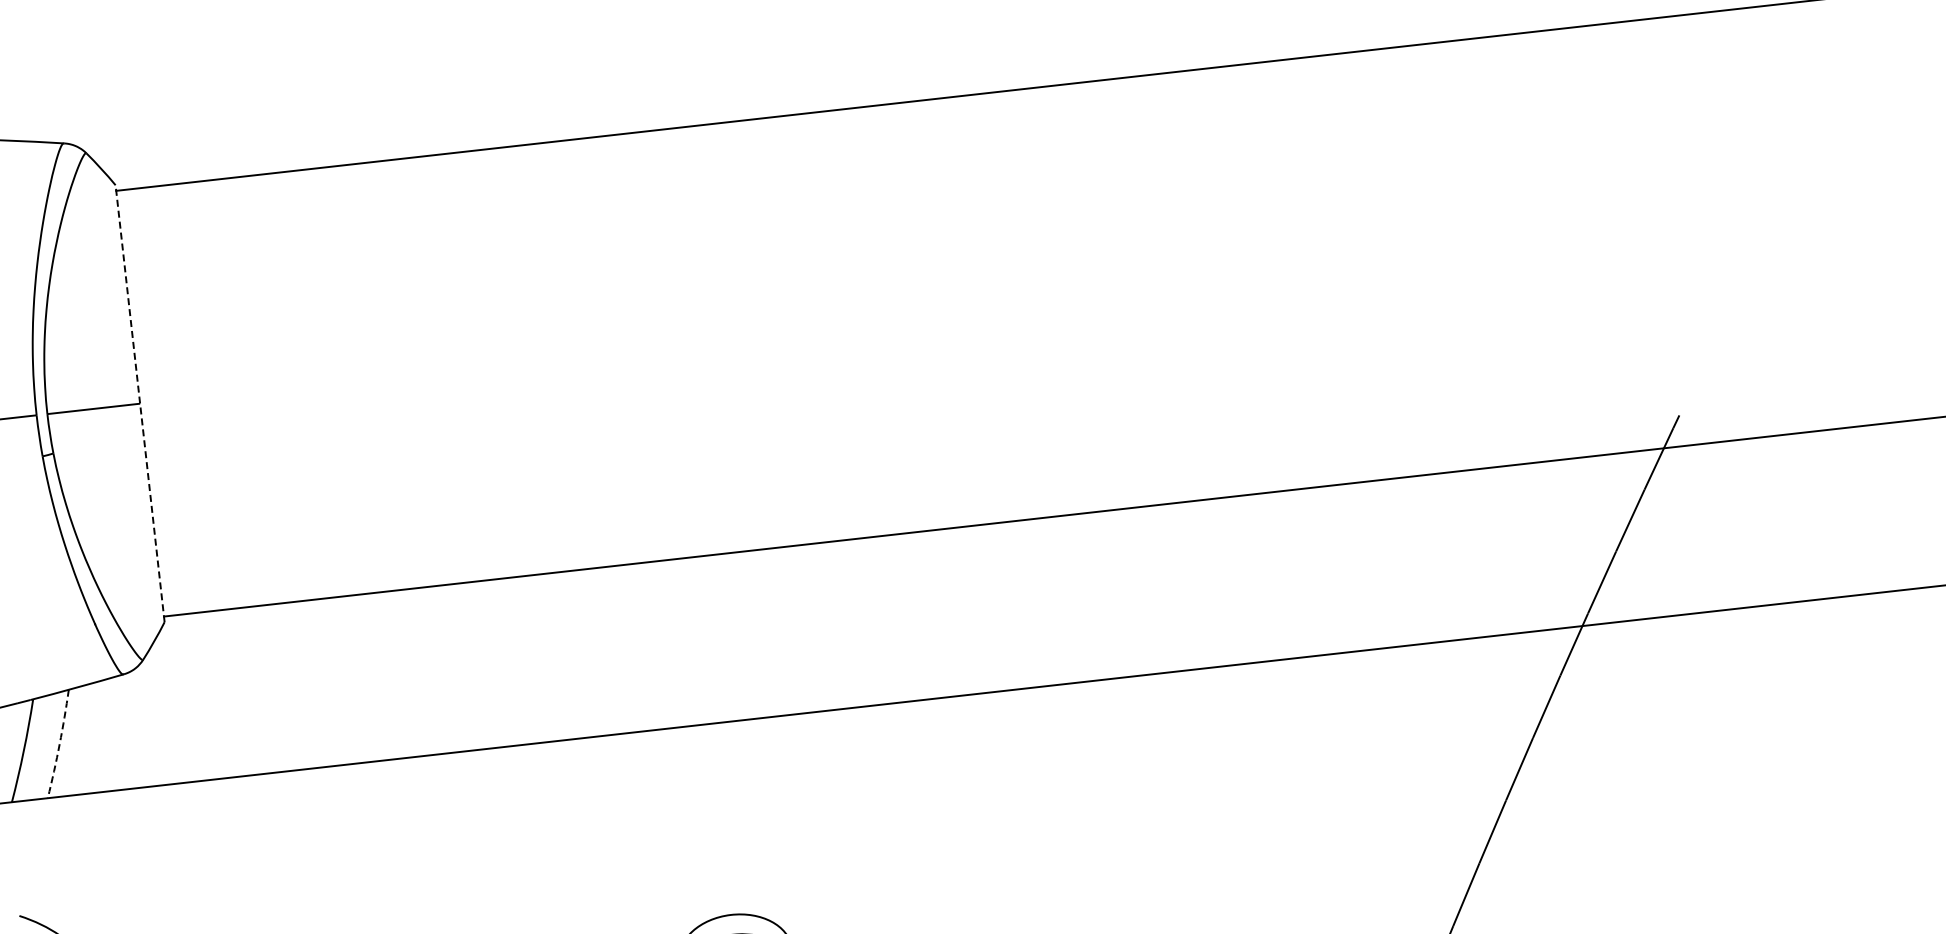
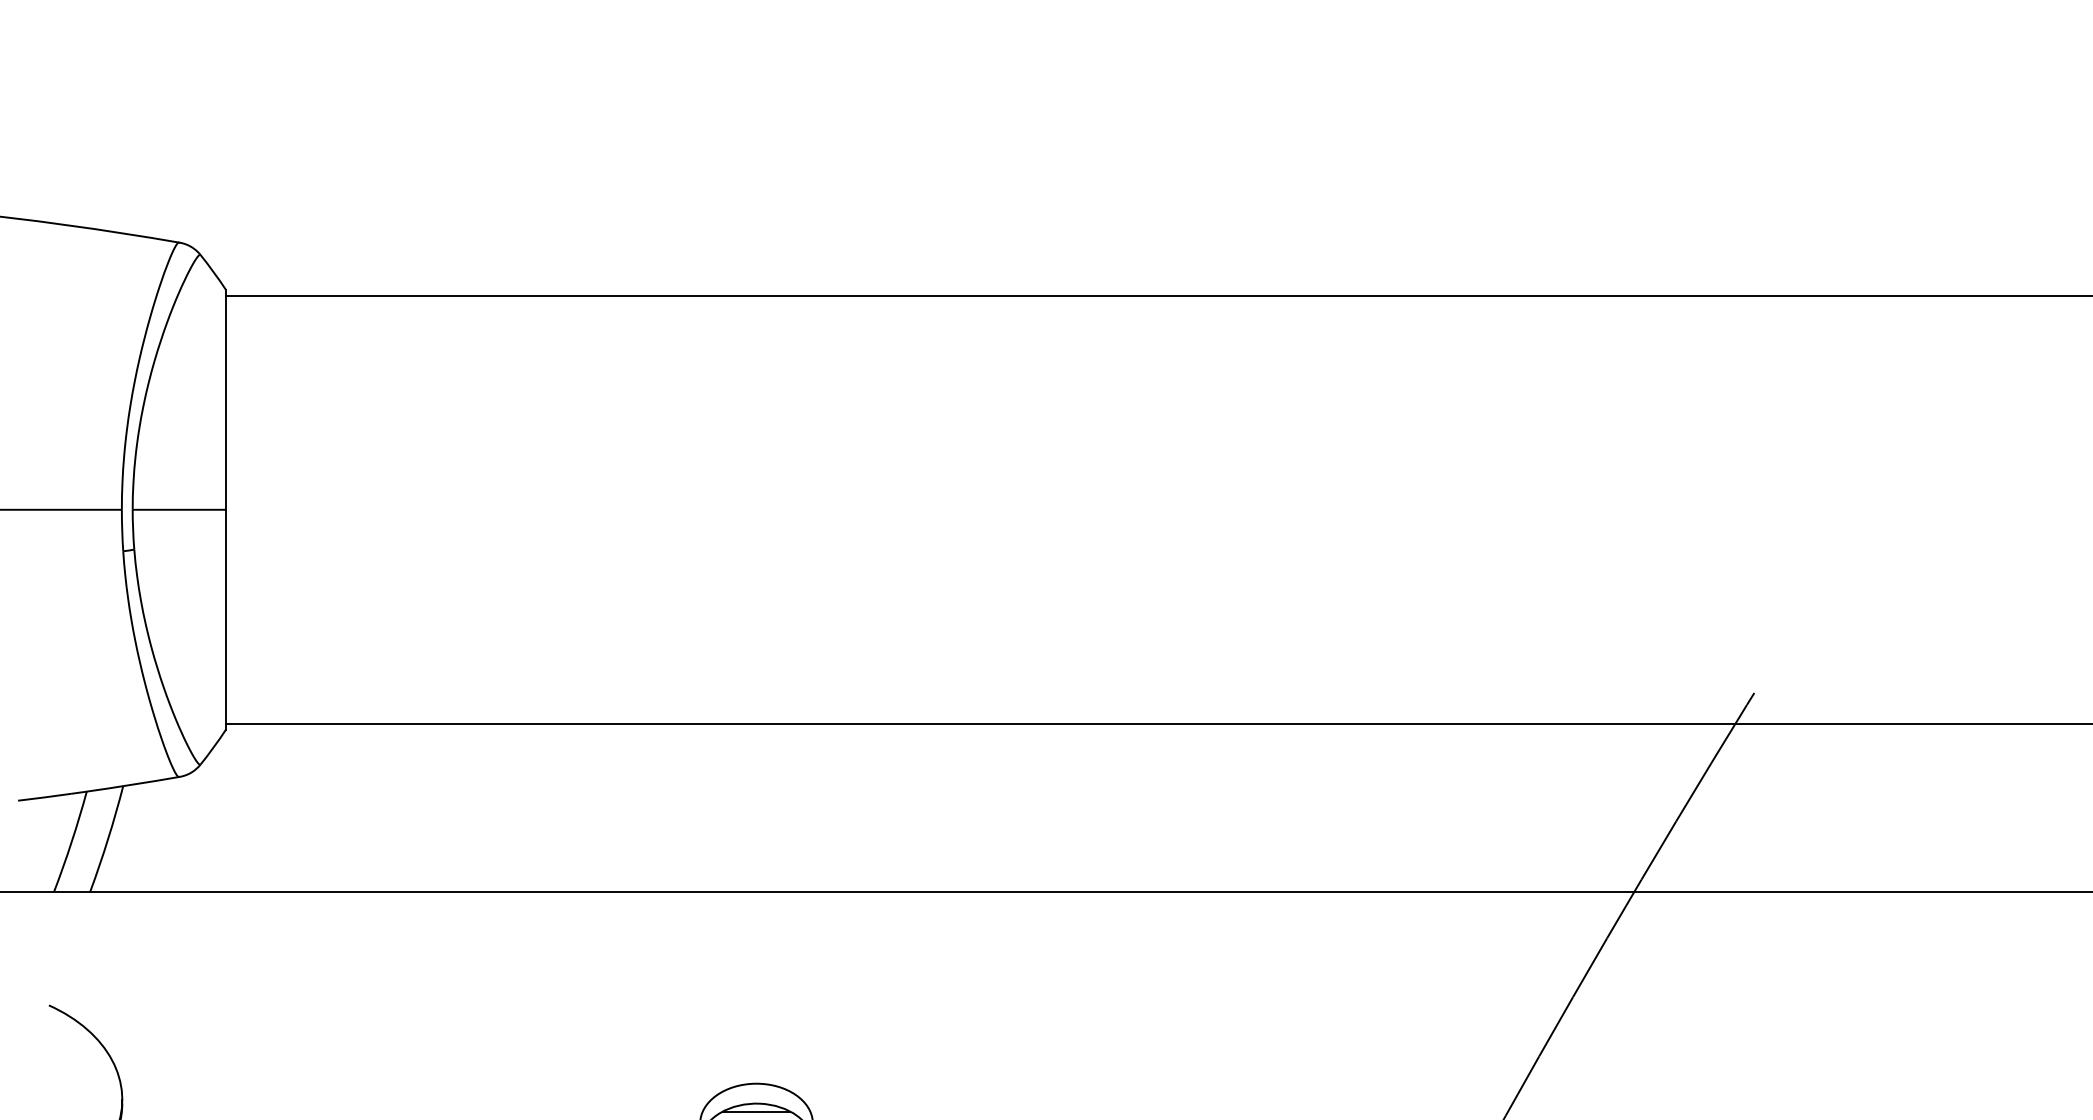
line: (140, 403) -> (226, 509), dashed -> solid
arc: (60, 744) -> (108, 839), dashed -> solid

